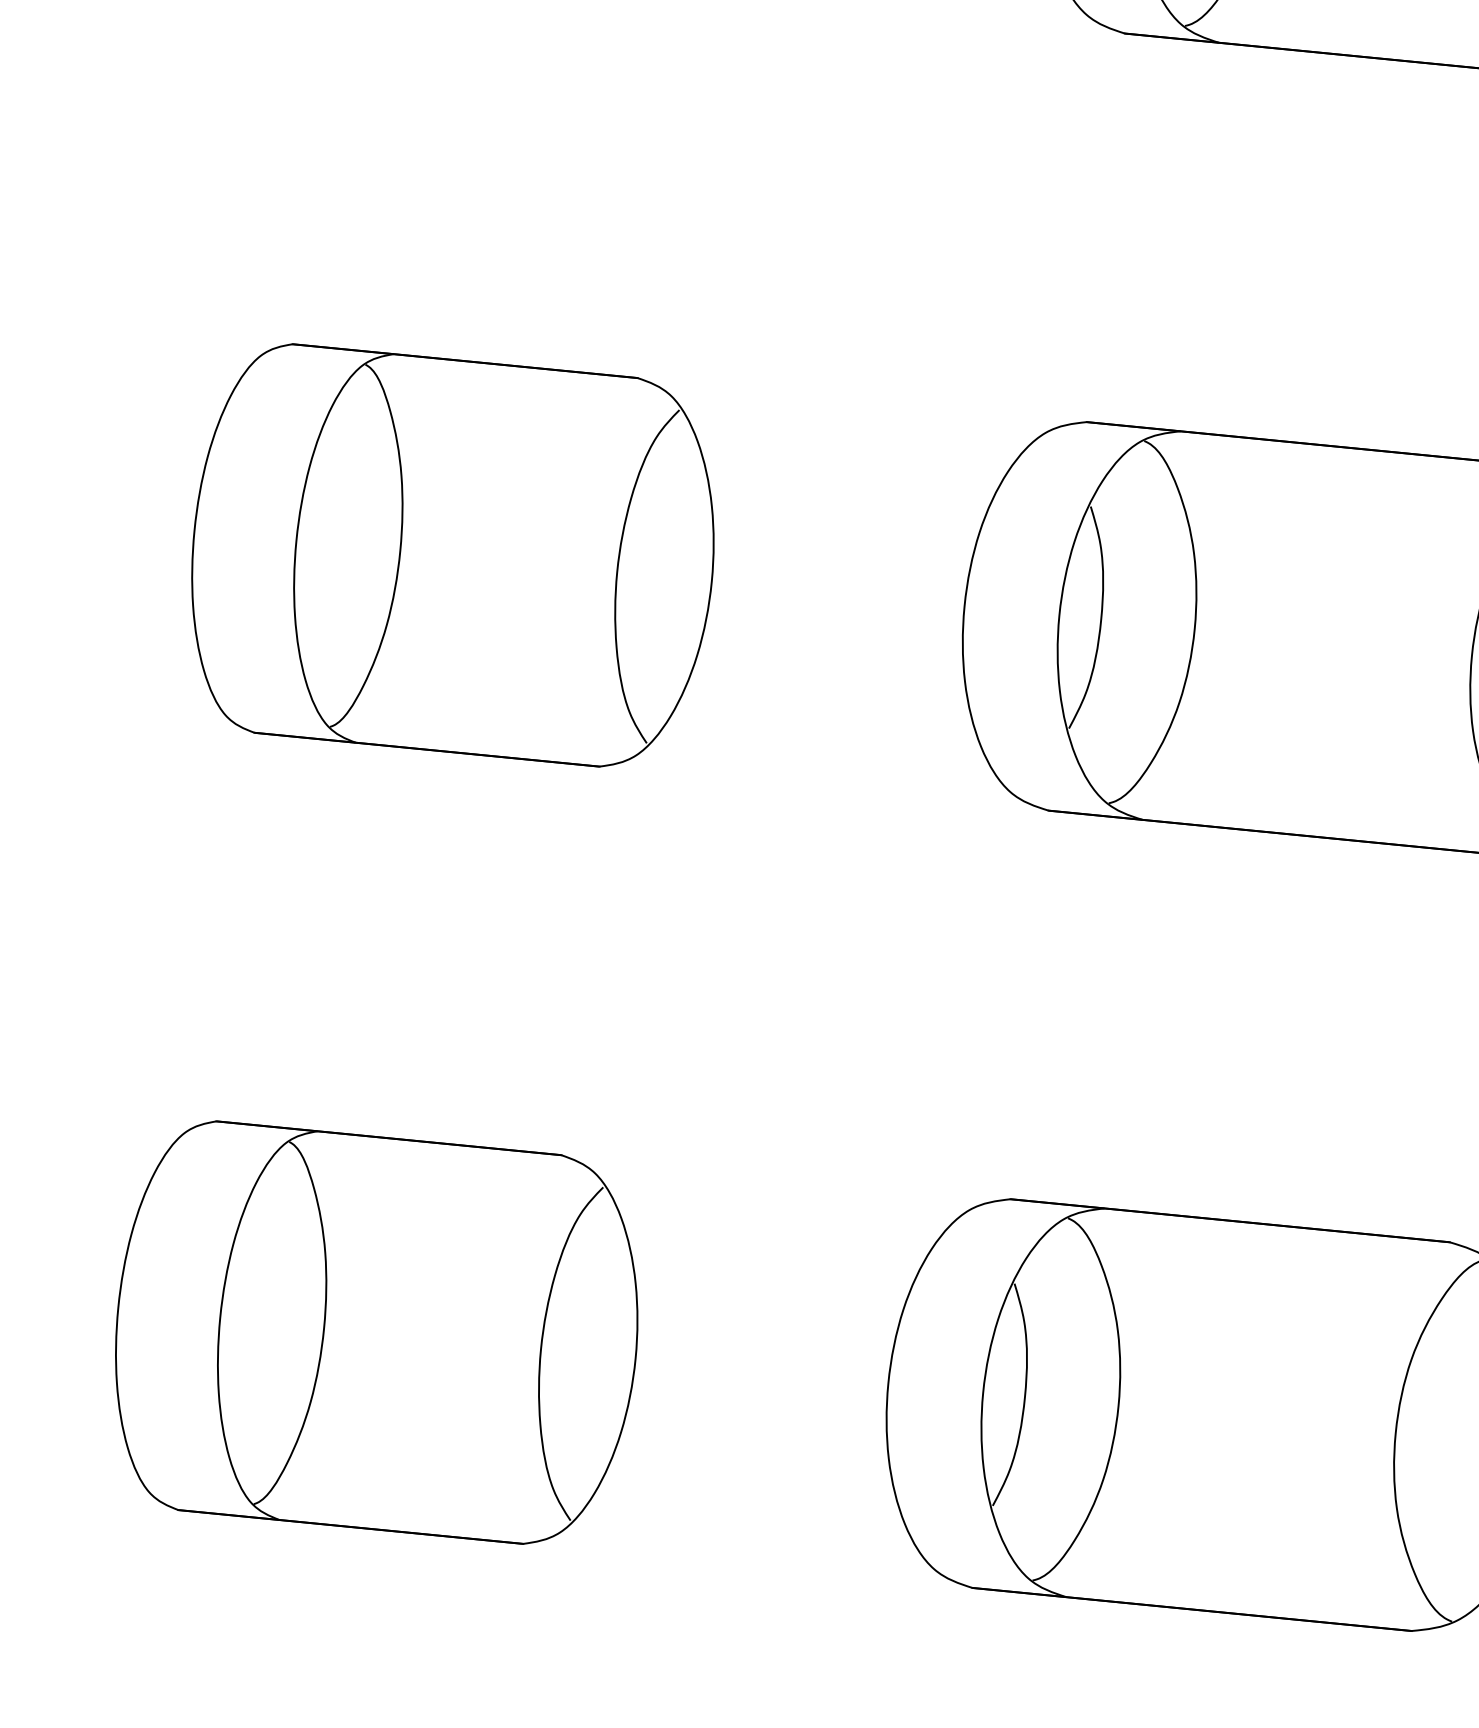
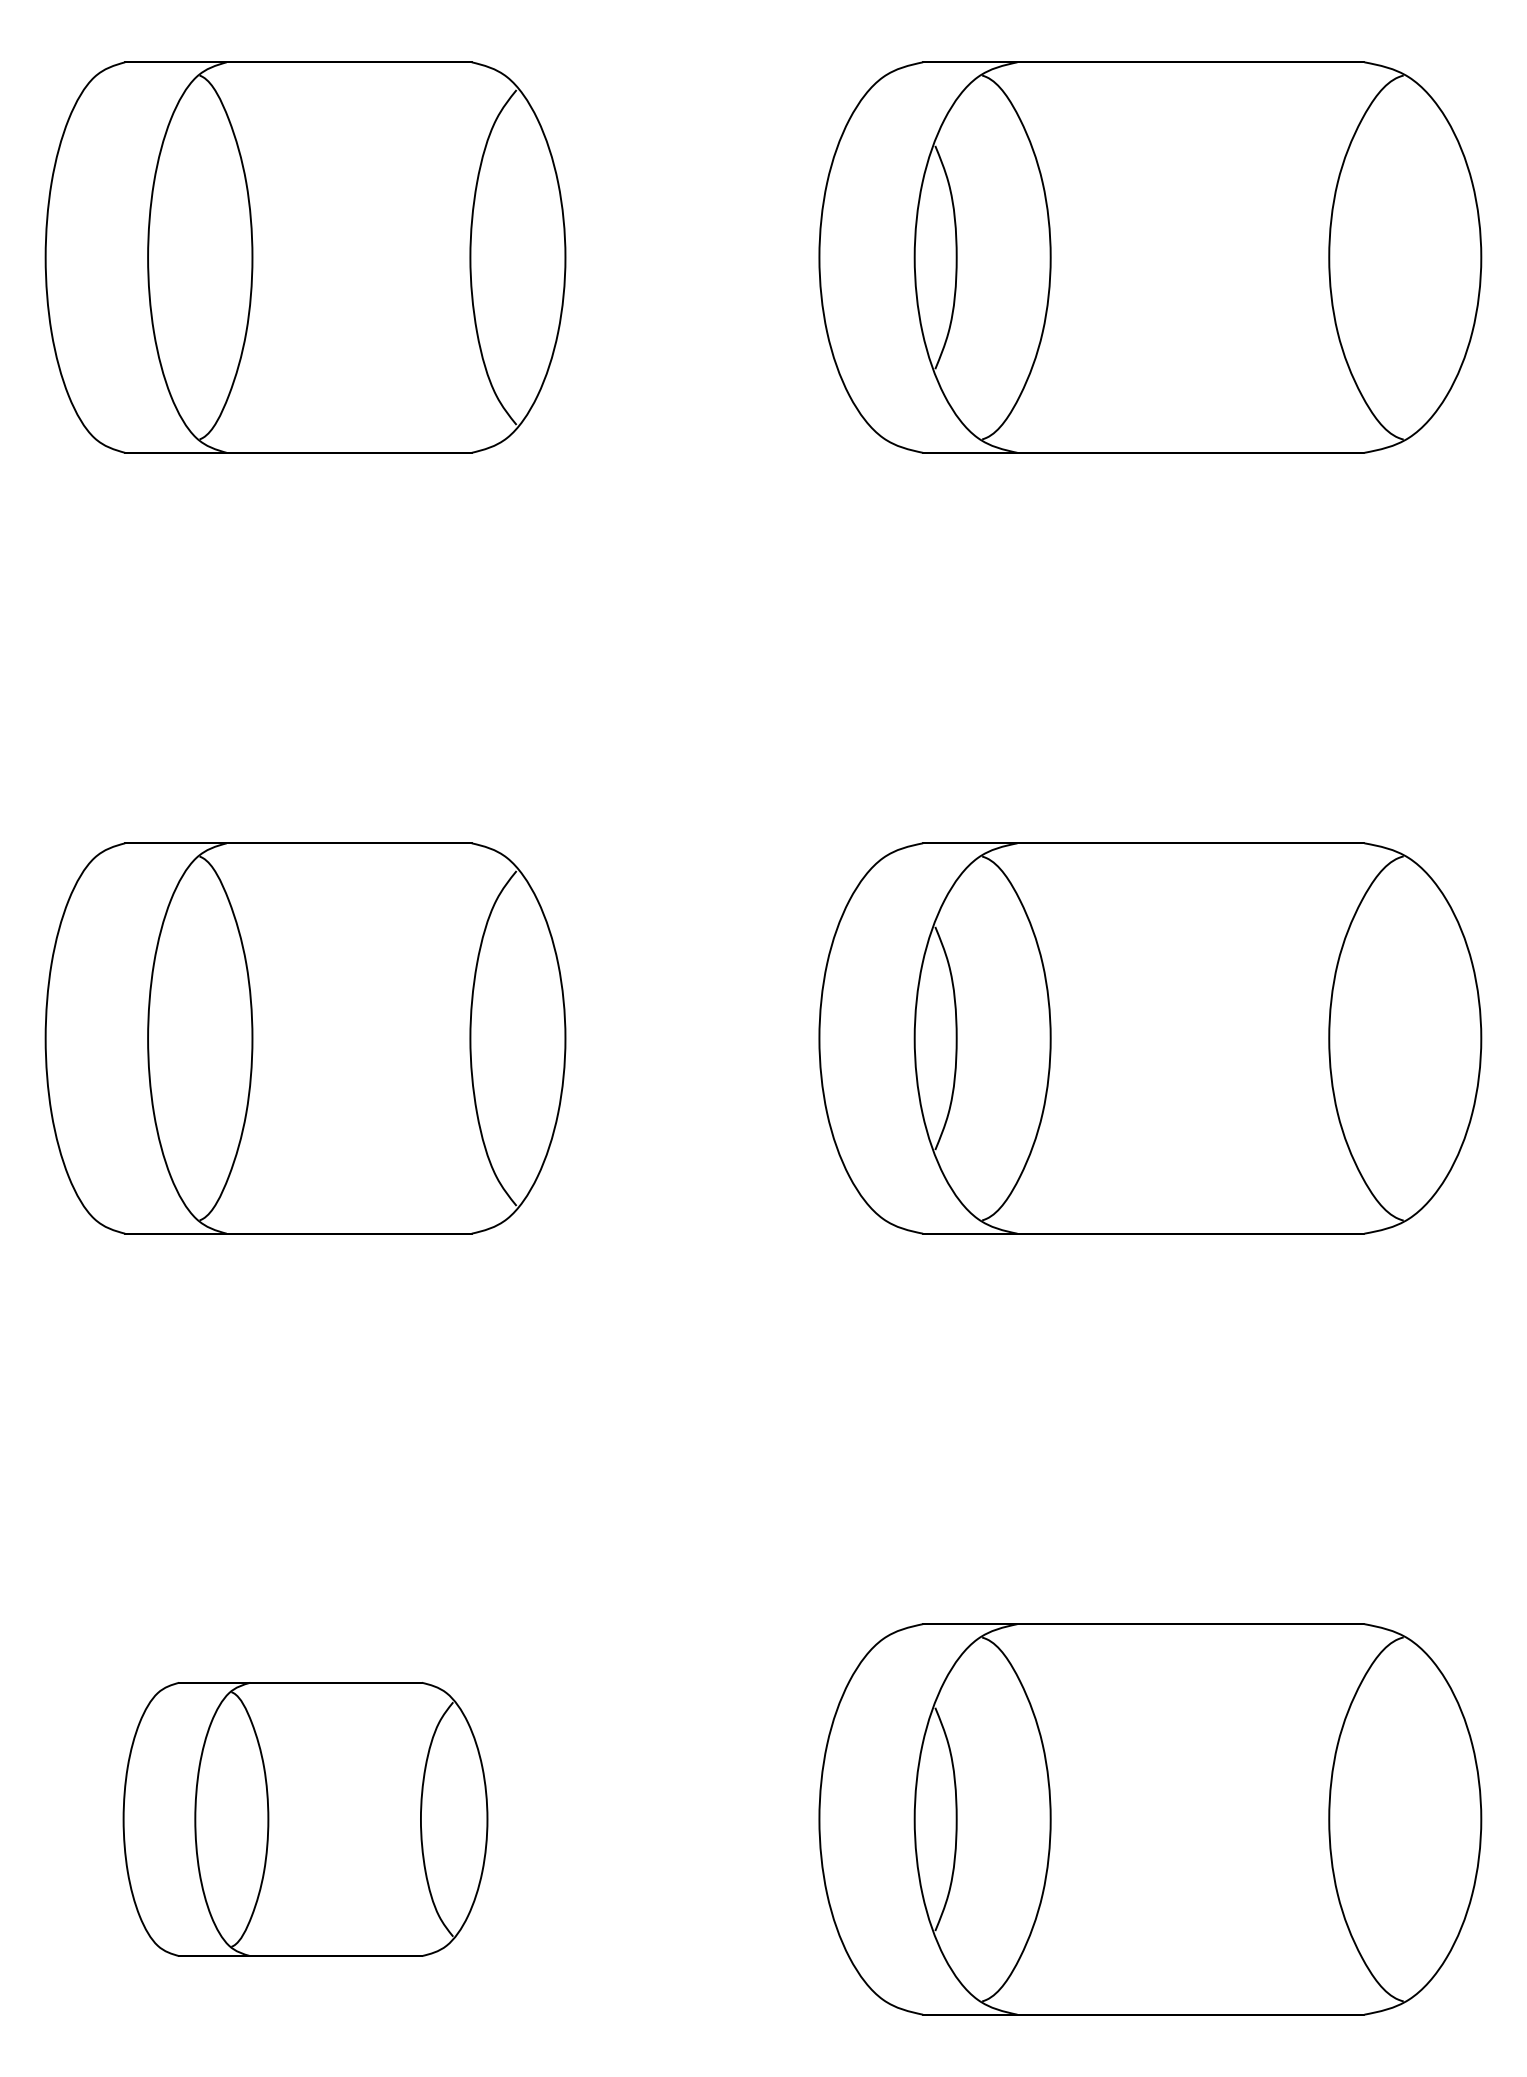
part: (376, 1333) -> (305, 1819), size x0.7

